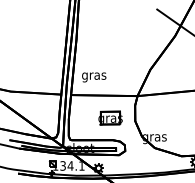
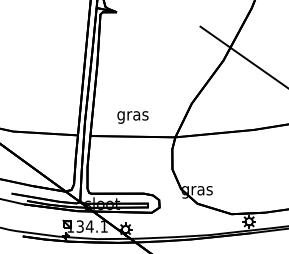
text: (93, 77) -> (132, 117), moved
part: (110, 118) -> (140, 165), removed

